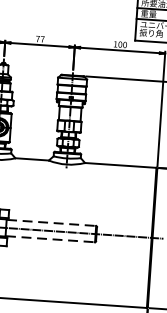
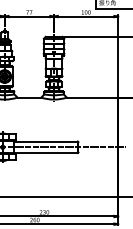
line: (52, 222) -> (46, 141), dashed -> solid
line: (50, 239) -> (46, 153), dashed -> solid

